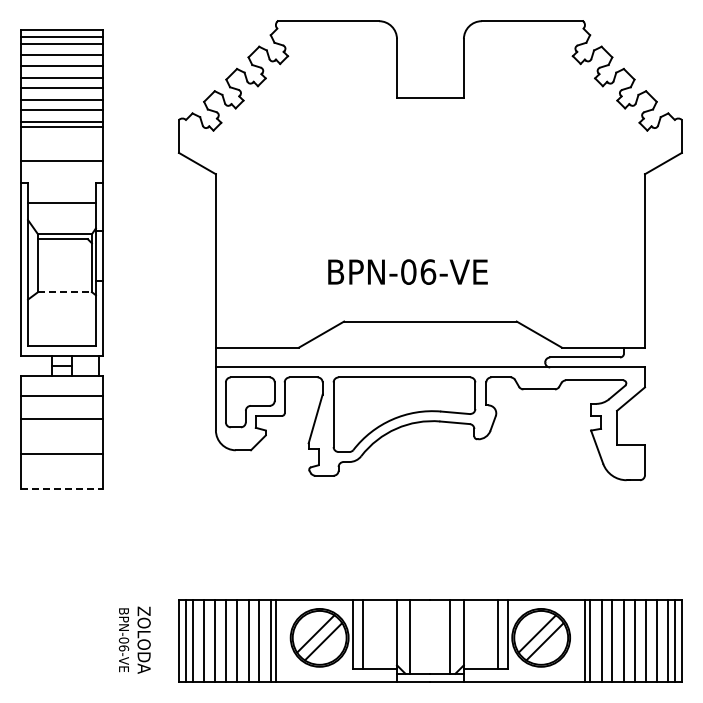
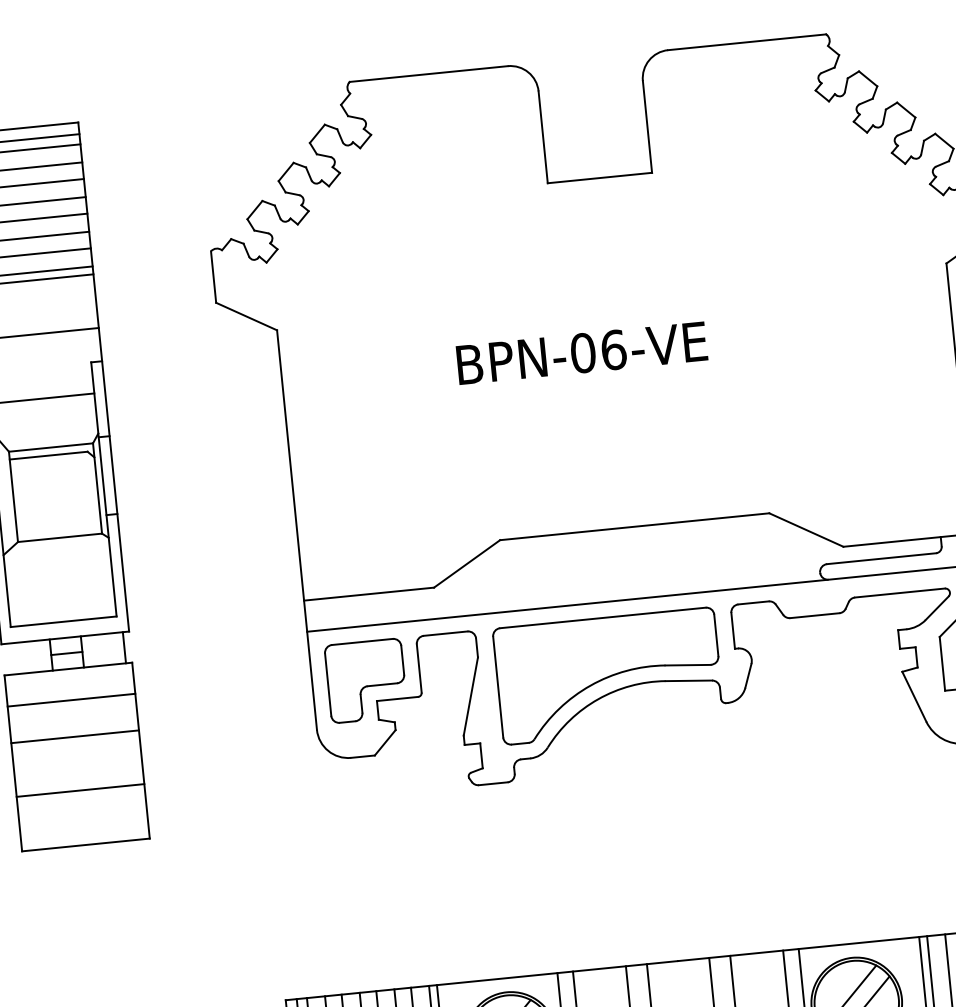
text: (407, 271) -> (581, 352), moved
line: (64, 292) -> (59, 538), dashed -> solid
line: (61, 488) -> (85, 844), dashed -> solid

